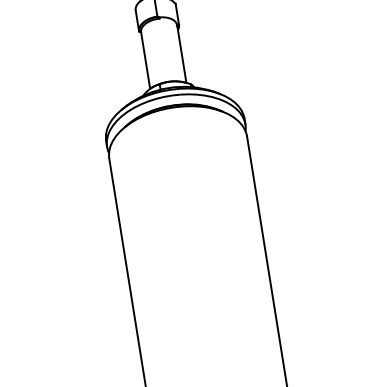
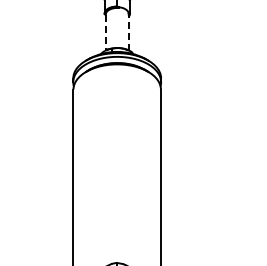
line: (181, 54) -> (128, 32), solid -> dashed
line: (145, 60) -> (105, 32), solid -> dashed

